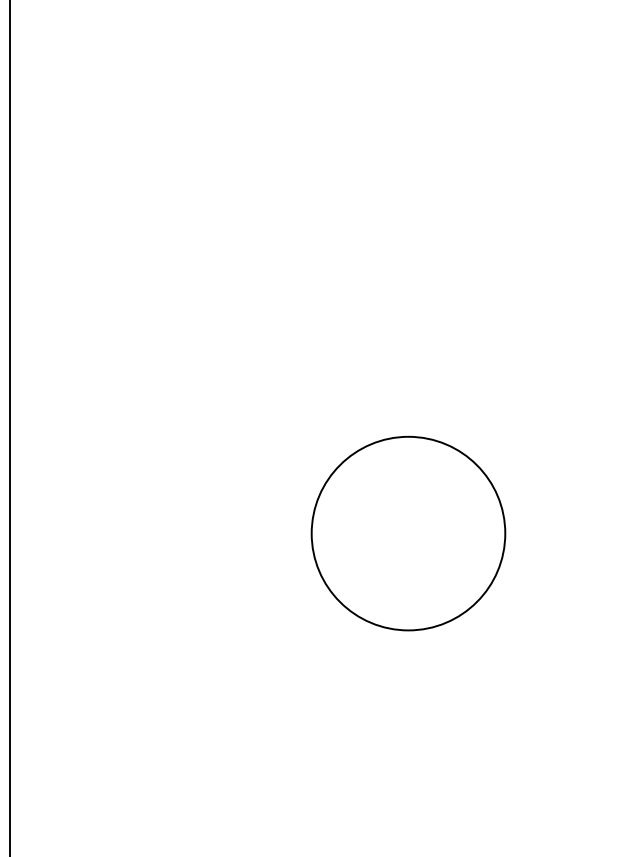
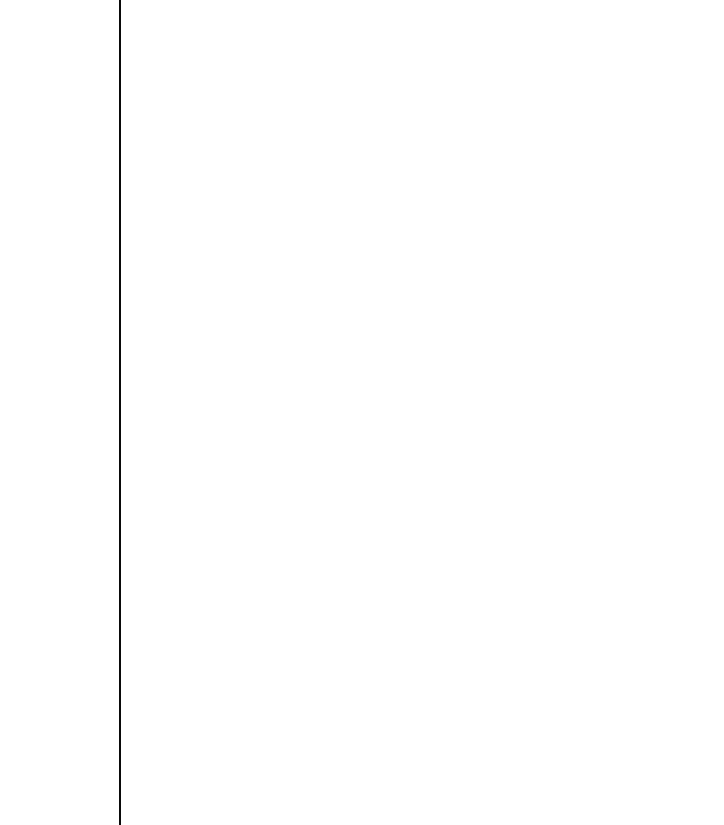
circle: (408, 533) -> (488, 465), removed

